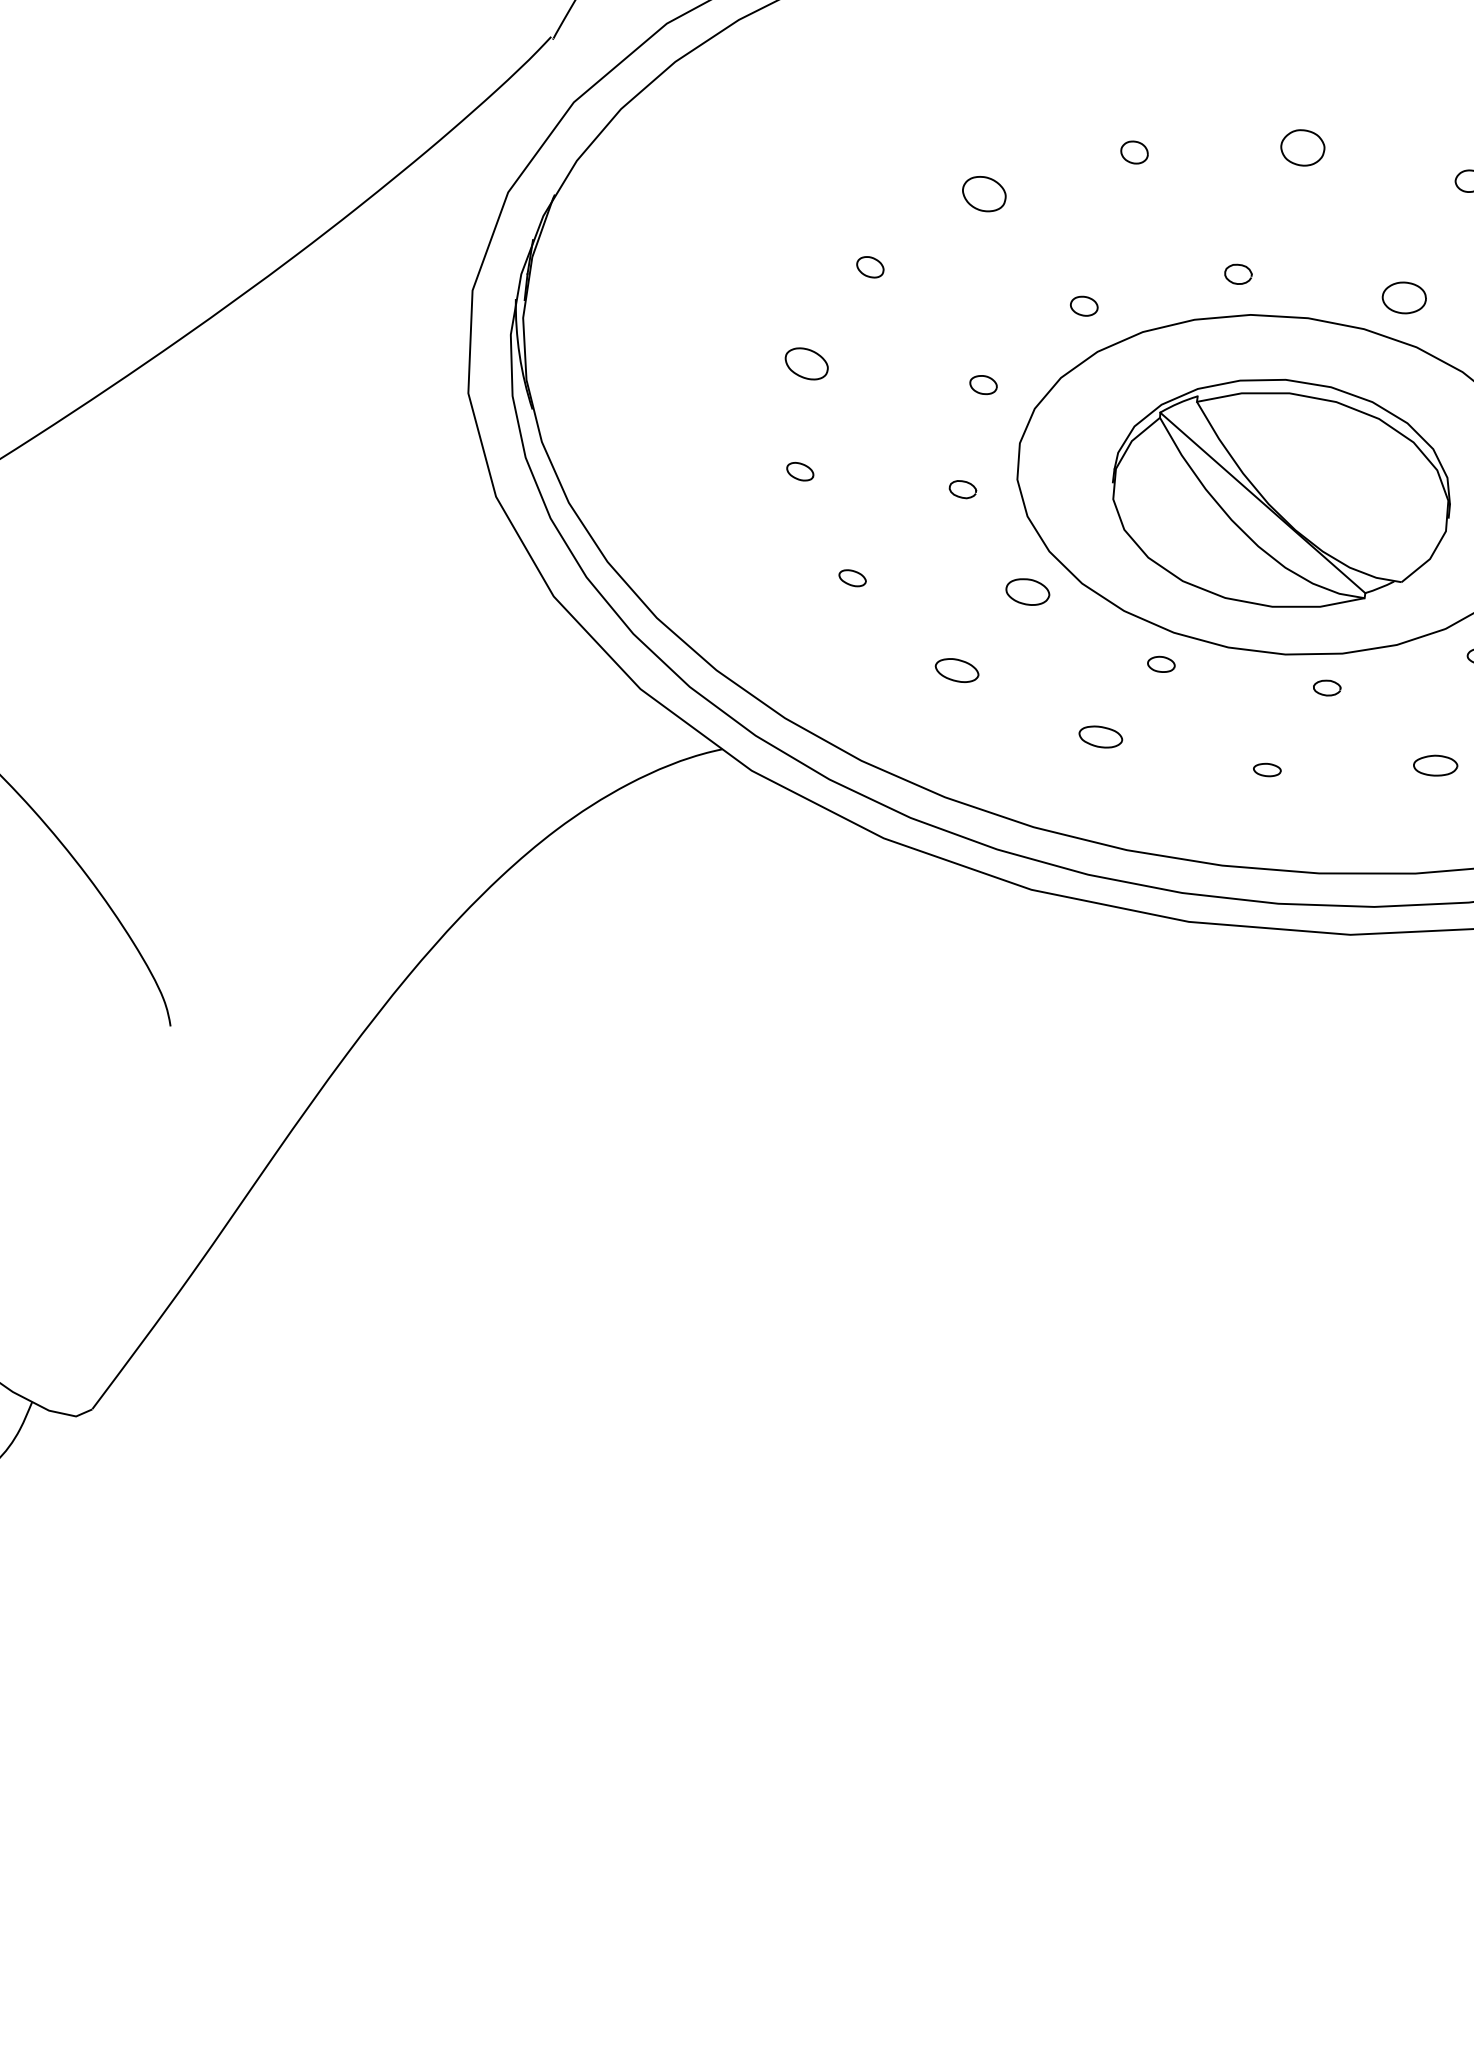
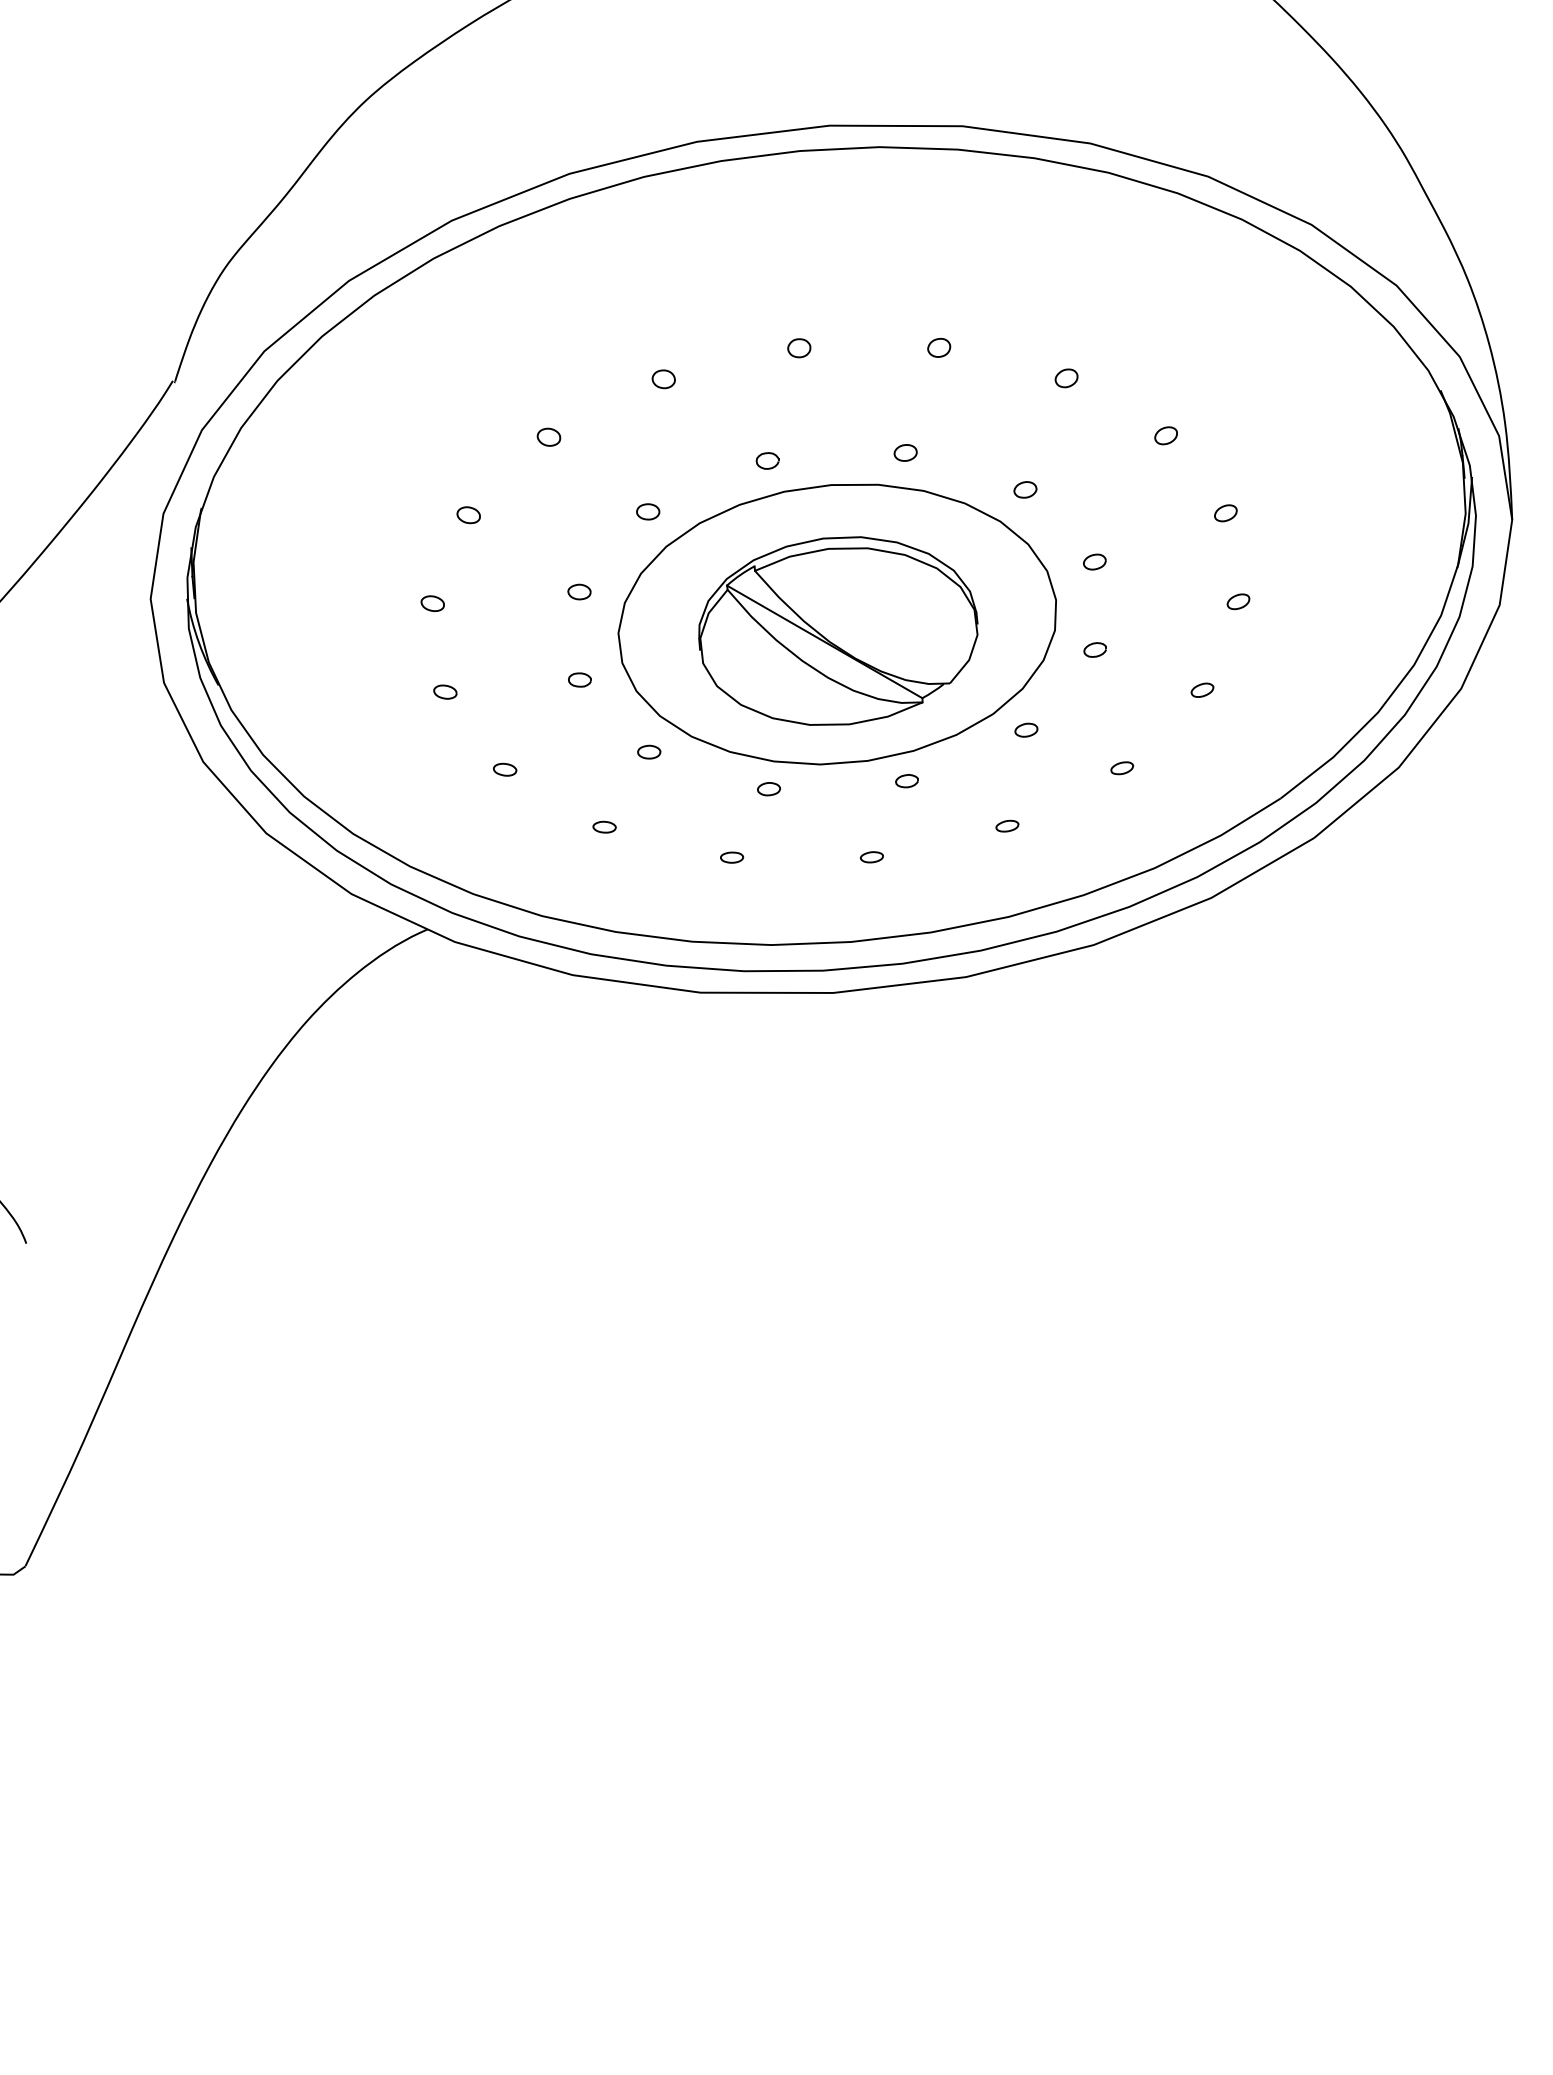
part: (1303, 148) -> (799, 348), size x0.62
part: (983, 192) -> (548, 436), size x0.62
part: (1404, 297) -> (905, 452), size x0.62
part: (806, 363) -> (432, 603), size x0.62
part: (1028, 591) -> (649, 751), size x0.62
part: (957, 669) -> (604, 826), size x0.62
part: (1101, 736) -> (732, 857), size x0.62
part: (1435, 764) -> (1007, 825), size x0.62

